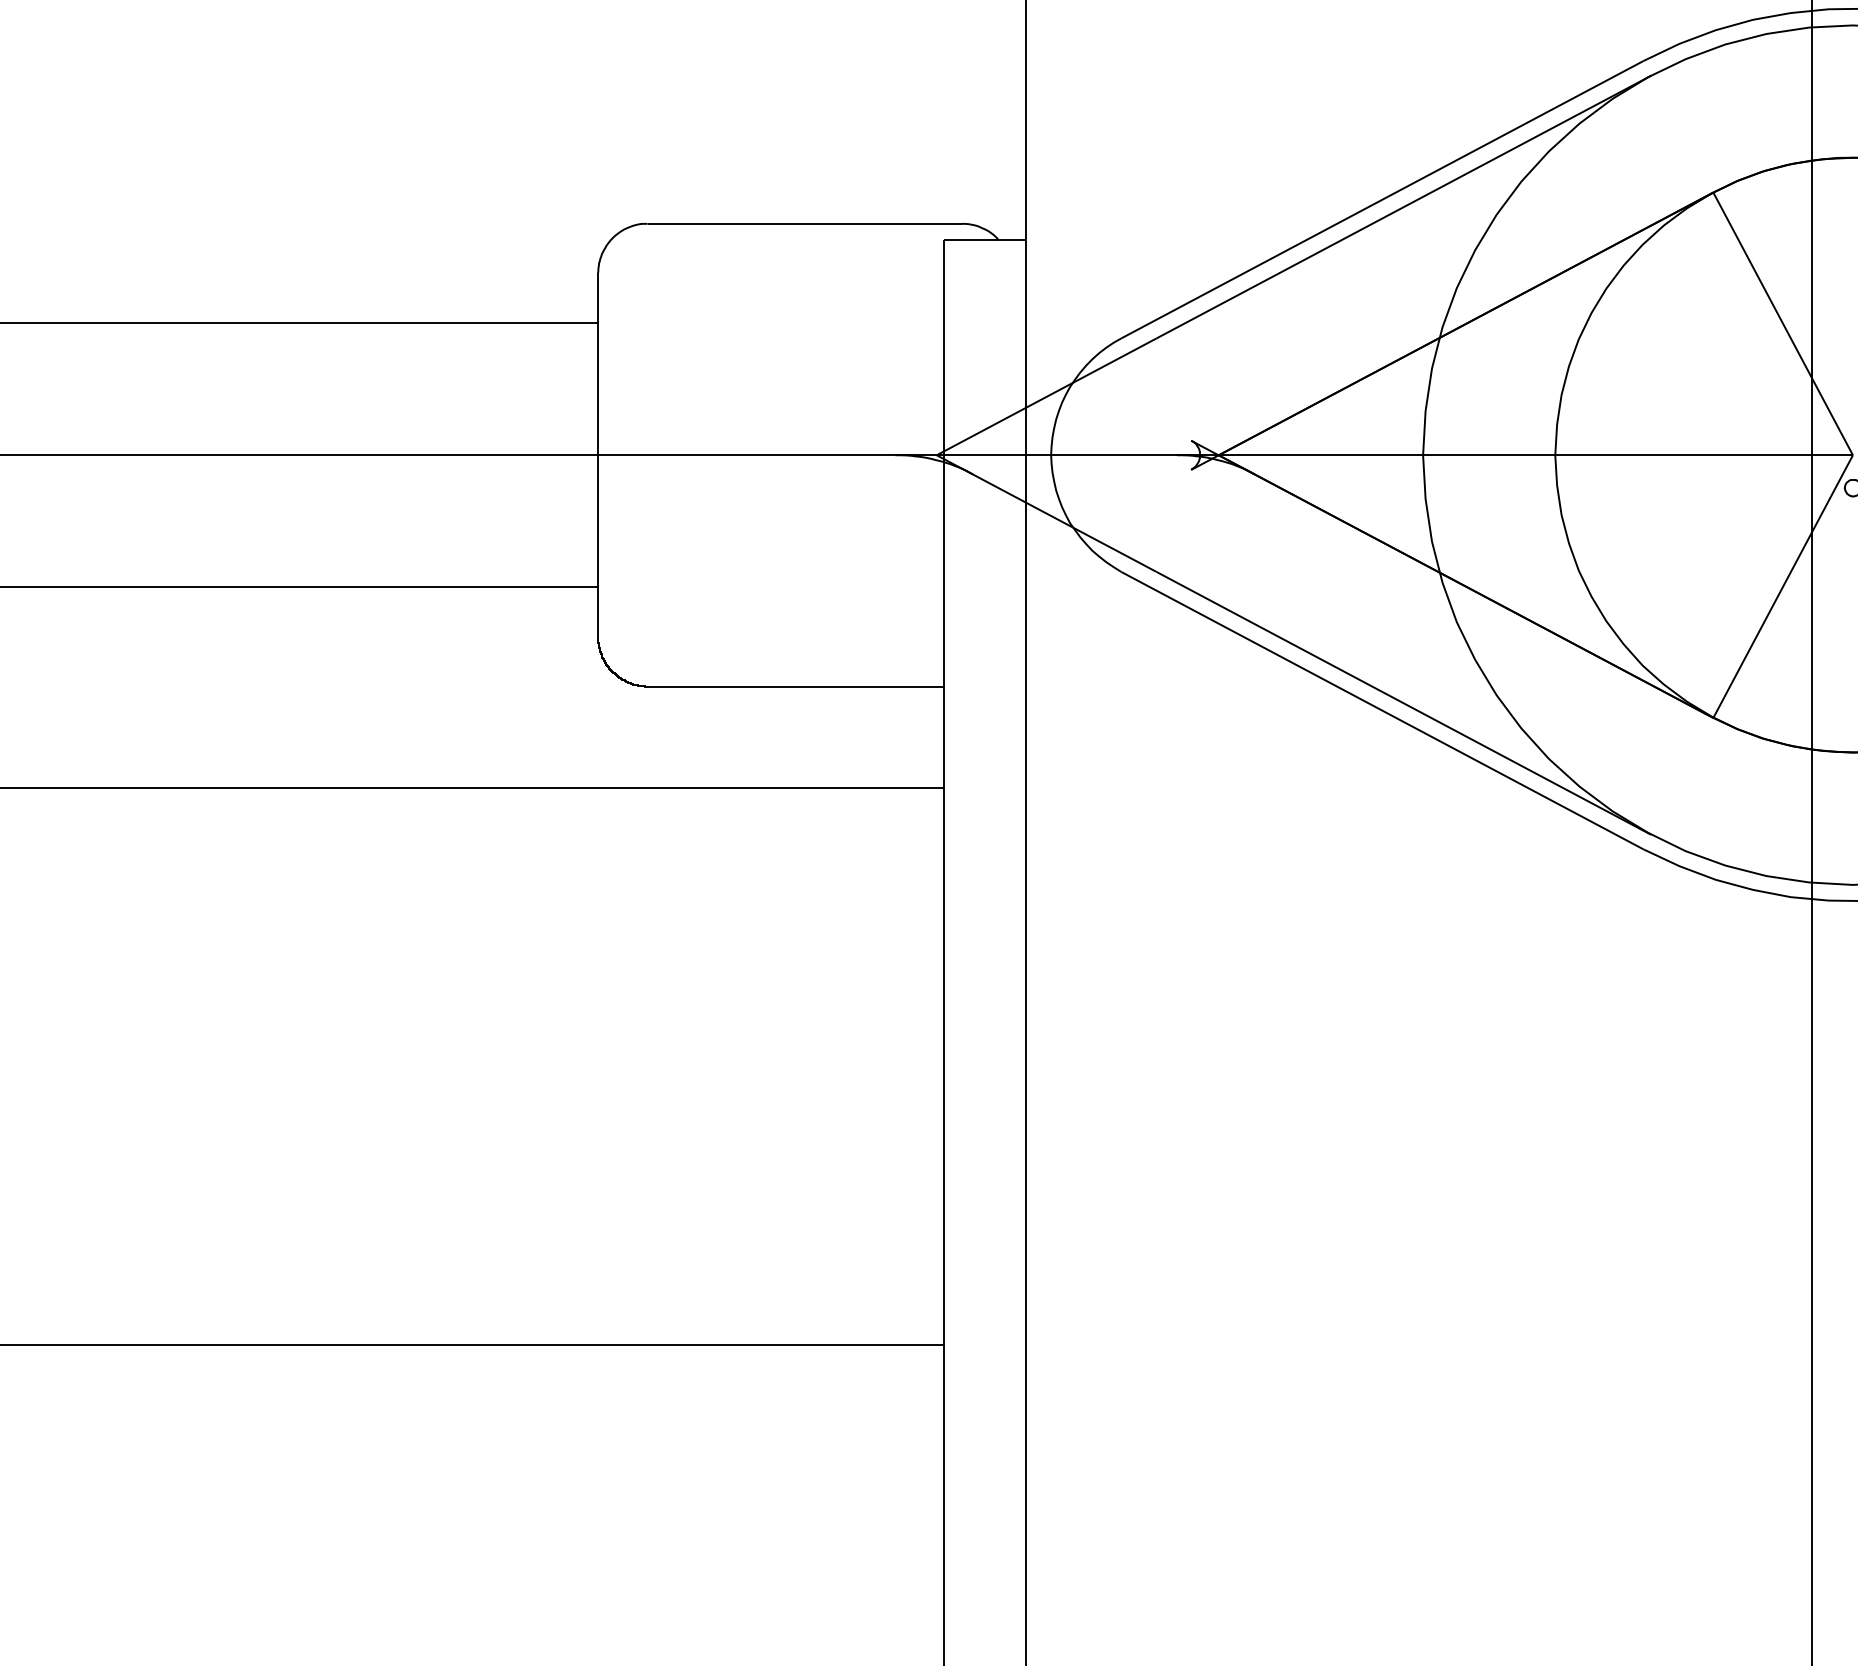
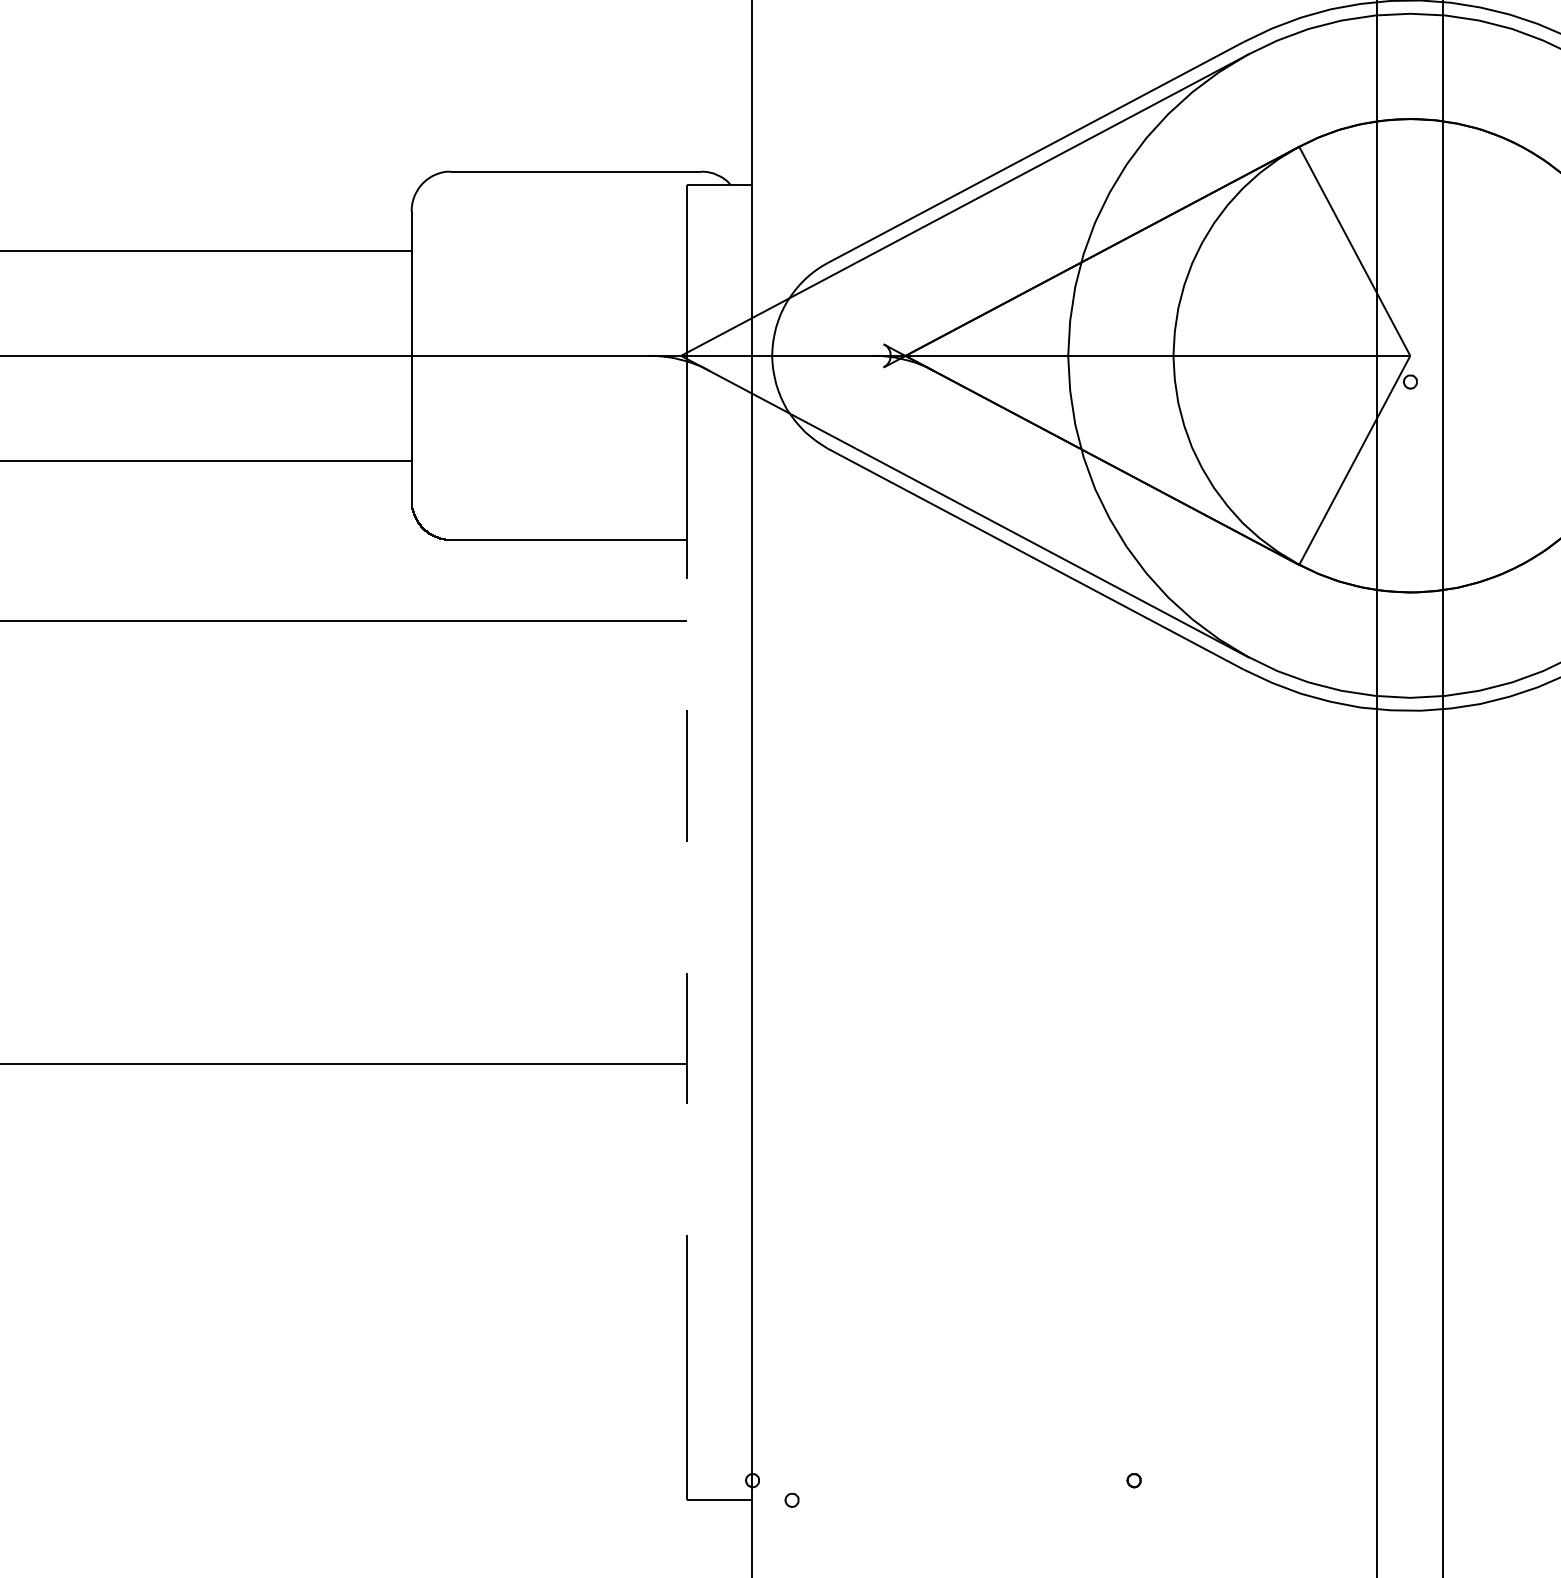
line: (943, 1066) -> (686, 842), solid -> dashed

